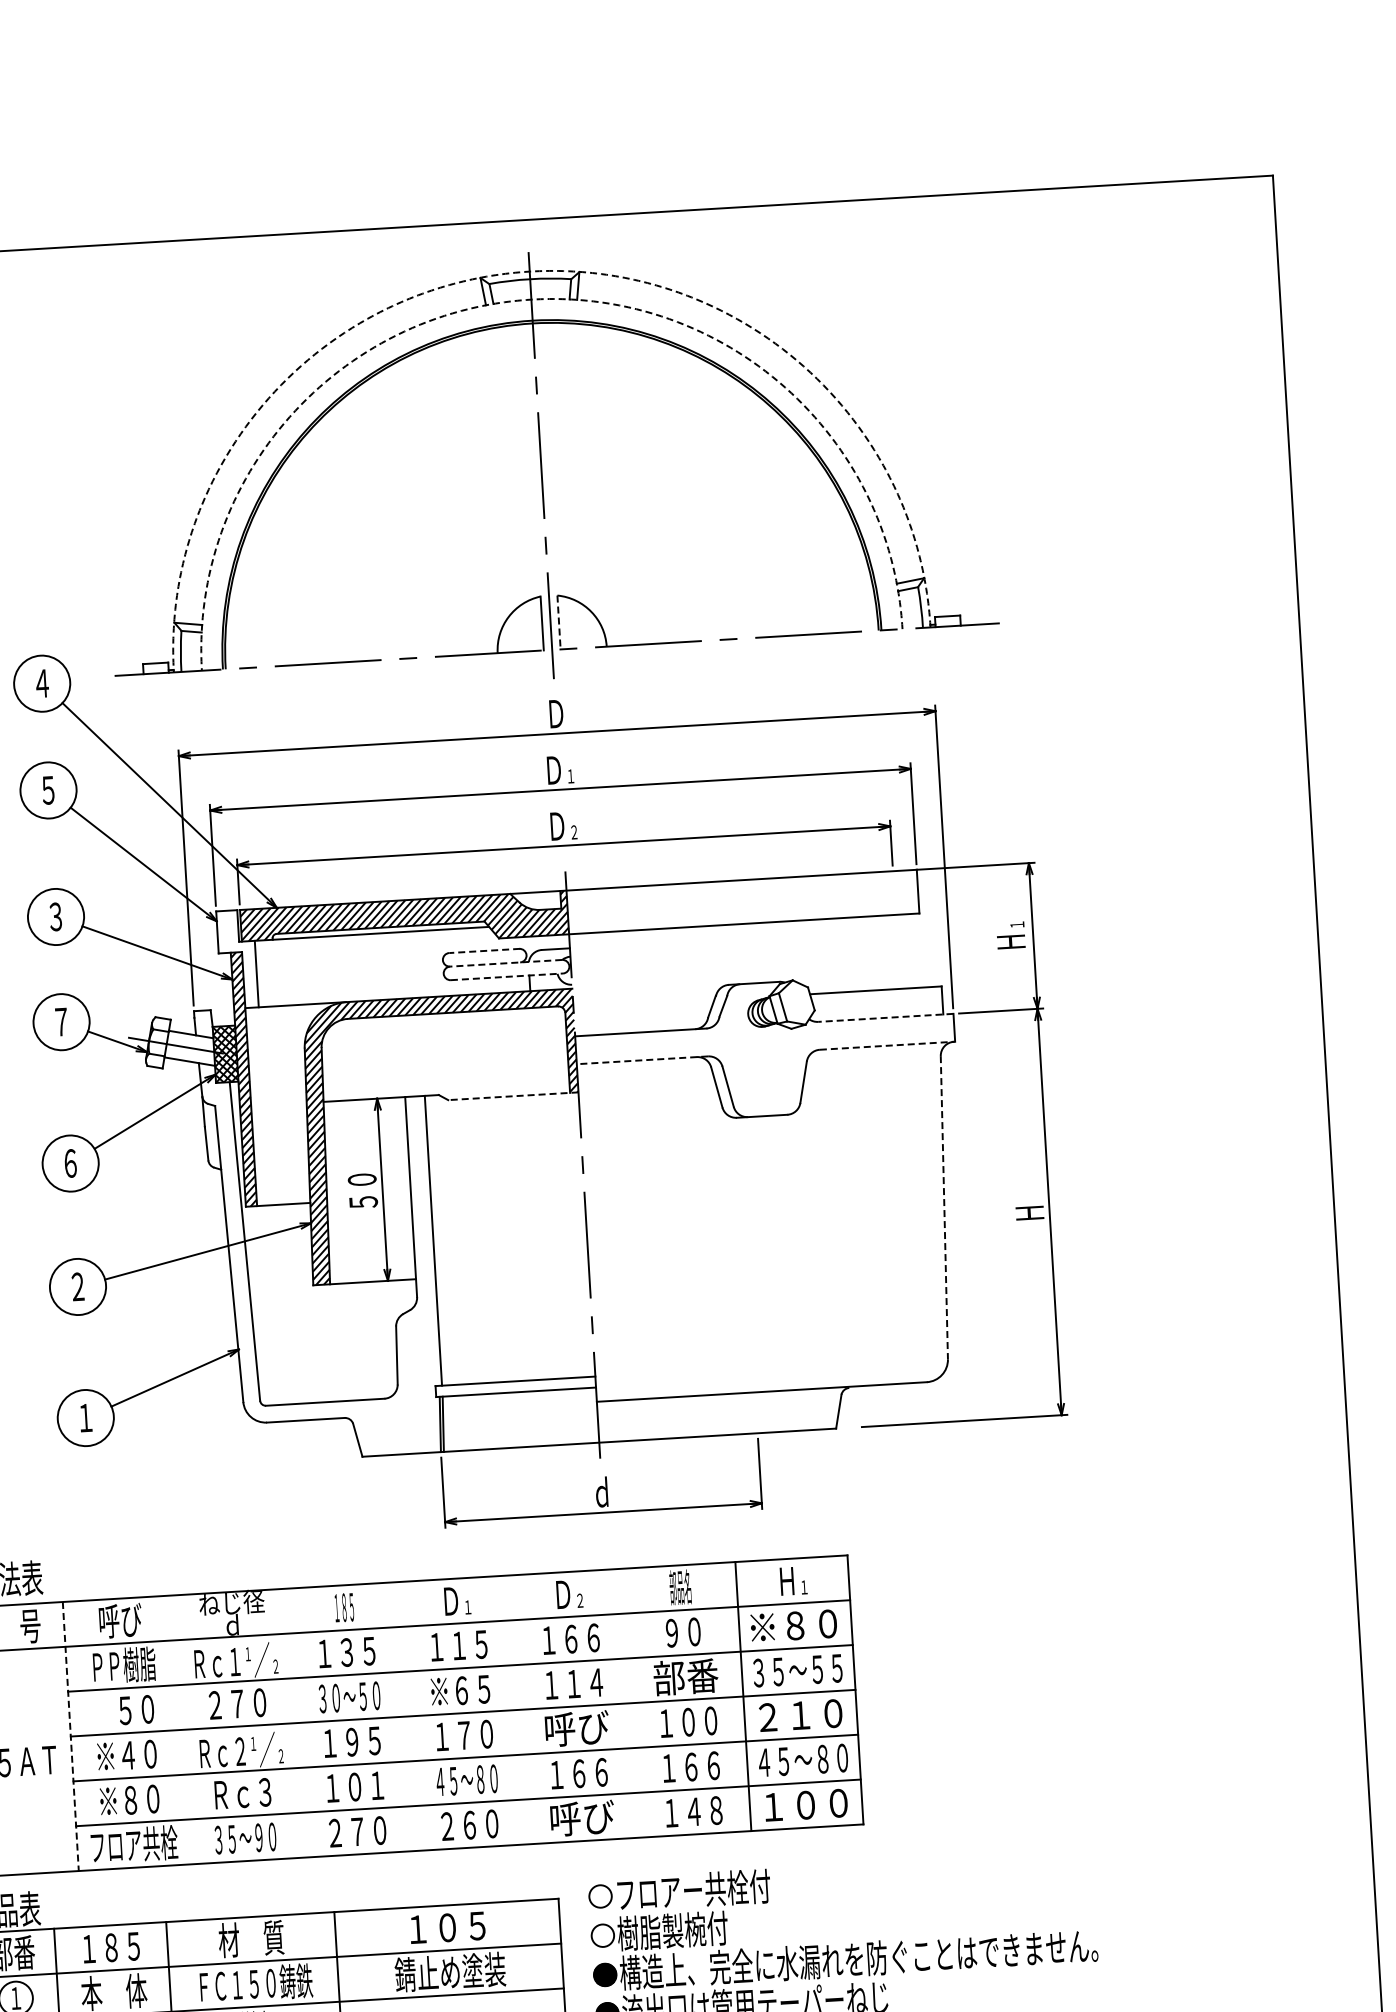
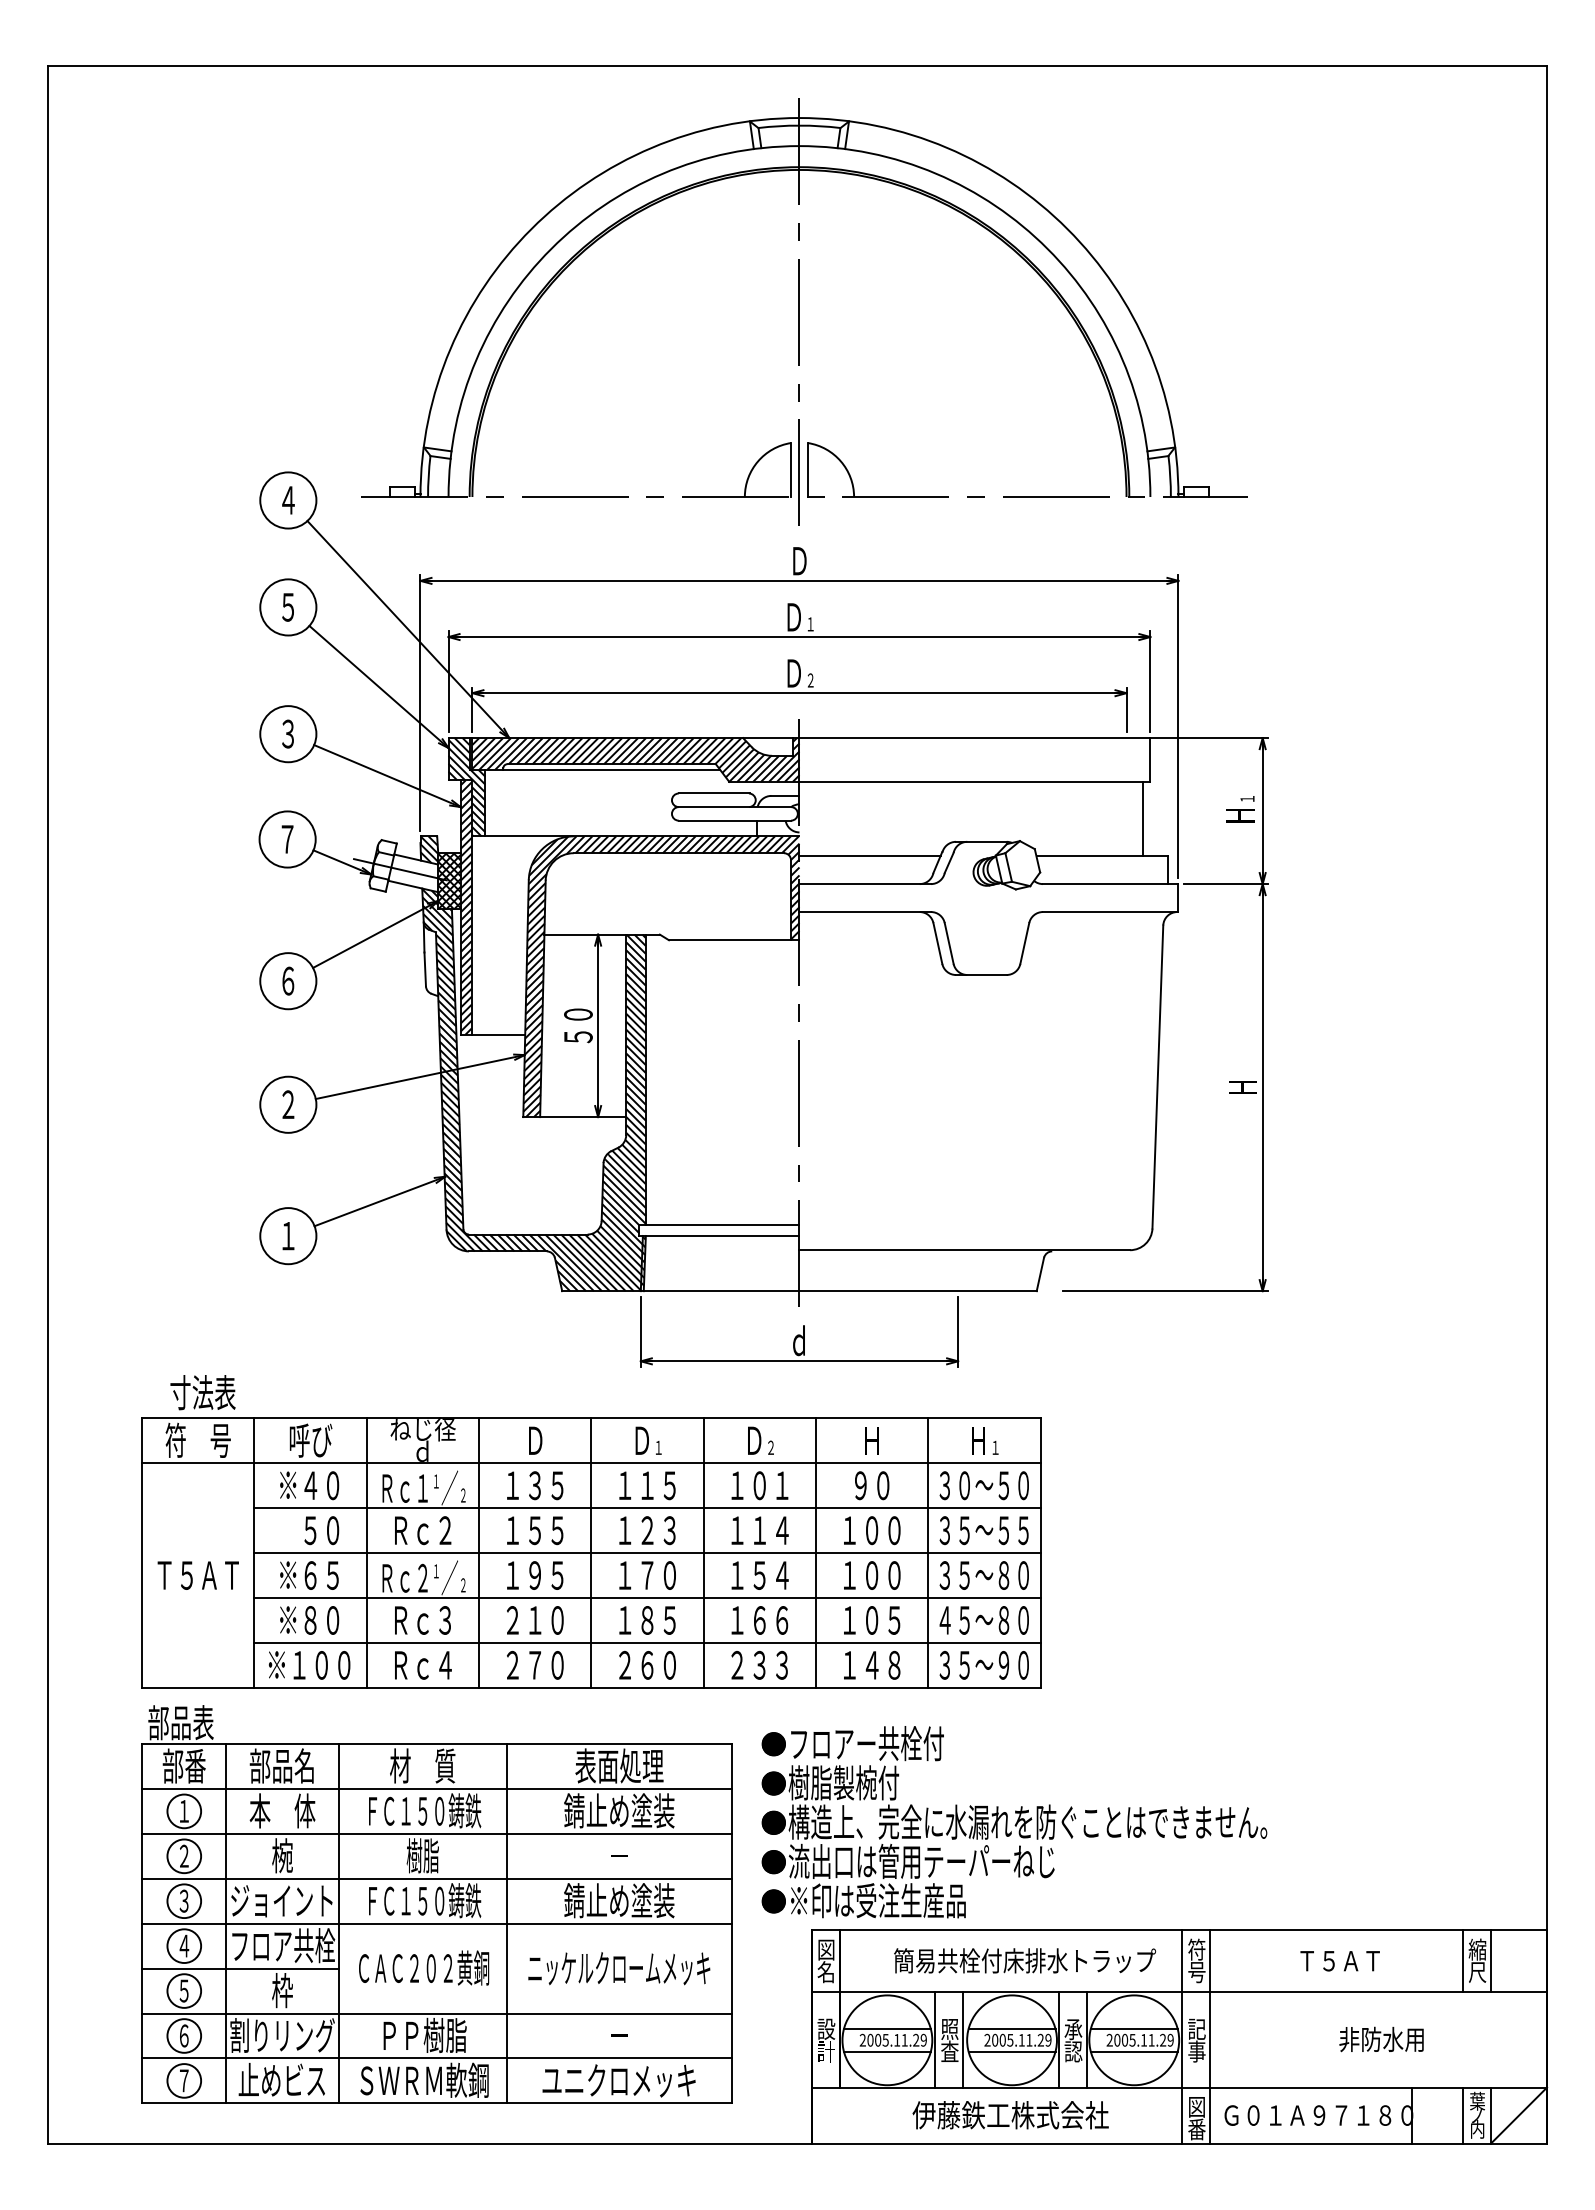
arc: (529, 272) -> (799, 118), dashed -> solid
arc: (531, 300) -> (799, 146), dashed -> solid
line: (558, 622) -> (807, 470), dashed -> solid
line: (483, 950) -> (713, 793), dashed -> solid
line: (914, 950) -> (1143, 818), added
hatch: (237, 959) -> (466, 787), added
line: (505, 963) -> (734, 807), dashed -> solid
line: (507, 976) -> (735, 820), dashed -> solid
line: (643, 1004) -> (869, 856), added
line: (885, 1018) -> (1110, 884), dashed -> solid
hatch: (203, 1023) -> (429, 849), added
line: (887, 1046) -> (1110, 912), dashed -> solid
line: (642, 1060) -> (865, 912), dashed -> solid
line: (512, 1096) -> (733, 940), dashed -> solid
line: (944, 1208) -> (1157, 1077), dashed -> solid
hatch: (321, 1258) -> (533, 1090), added
text: (680, 1587) -> (871, 1440), 部品名 -> Ｈ
text: (343, 1607) -> (534, 1440), １８５ -> Ｄ
text: (794, 1625) -> (983, 1485), ※８０ -> ３０～５０
text: (581, 1638) -> (770, 1485), １６６ -> １０１
text: (123, 1664) -> (311, 1484), ＰＰ樹脂 -> ※４０
text: (685, 1676) -> (871, 1529), 部番 -> １００
text: (460, 1690) -> (646, 1530), ※６５ -> １２３
text: (348, 1697) -> (534, 1530), ３０～５０ -> １５５
line: (630, 1702) -> (815, 1552), added
text: (237, 1703) -> (422, 1530), ２７０ -> Ｒｃ２
line: (519, 1709) -> (703, 1552), added
line: (407, 1715) -> (591, 1552), added
text: (799, 1715) -> (983, 1575), ２１０ -> ３５～８０
line: (295, 1722) -> (479, 1552), added
text: (577, 1728) -> (760, 1575), 呼び -> １５４
line: (182, 1729) -> (366, 1552), added
line: (70, 1736) -> (254, 1553), dashed -> solid
text: (139, 1754) -> (321, 1575), ※４０ -> ※６５
text: (702, 1766) -> (883, 1620), １６６ -> １０５
text: (467, 1780) -> (647, 1620), ４５～８０ -> １８５
text: (355, 1787) -> (535, 1620), １０１ -> ２１０
text: (805, 1804) -> (983, 1664), １００ -> ３５～９０
text: (582, 1818) -> (760, 1665), 呼び -> ２３３
text: (245, 1838) -> (422, 1665), ３５～９０ -> Ｒｃ４
text: (134, 1844) -> (311, 1664), フロア共栓 -> ※１００
hatch: (600, 1896) -> (773, 1744), added
text: (447, 1926) -> (619, 1765), １０５ -> 表面処理
hatch: (602, 1935) -> (773, 1783), added
text: (110, 1946) -> (281, 1765), １８５ -> 部品名

